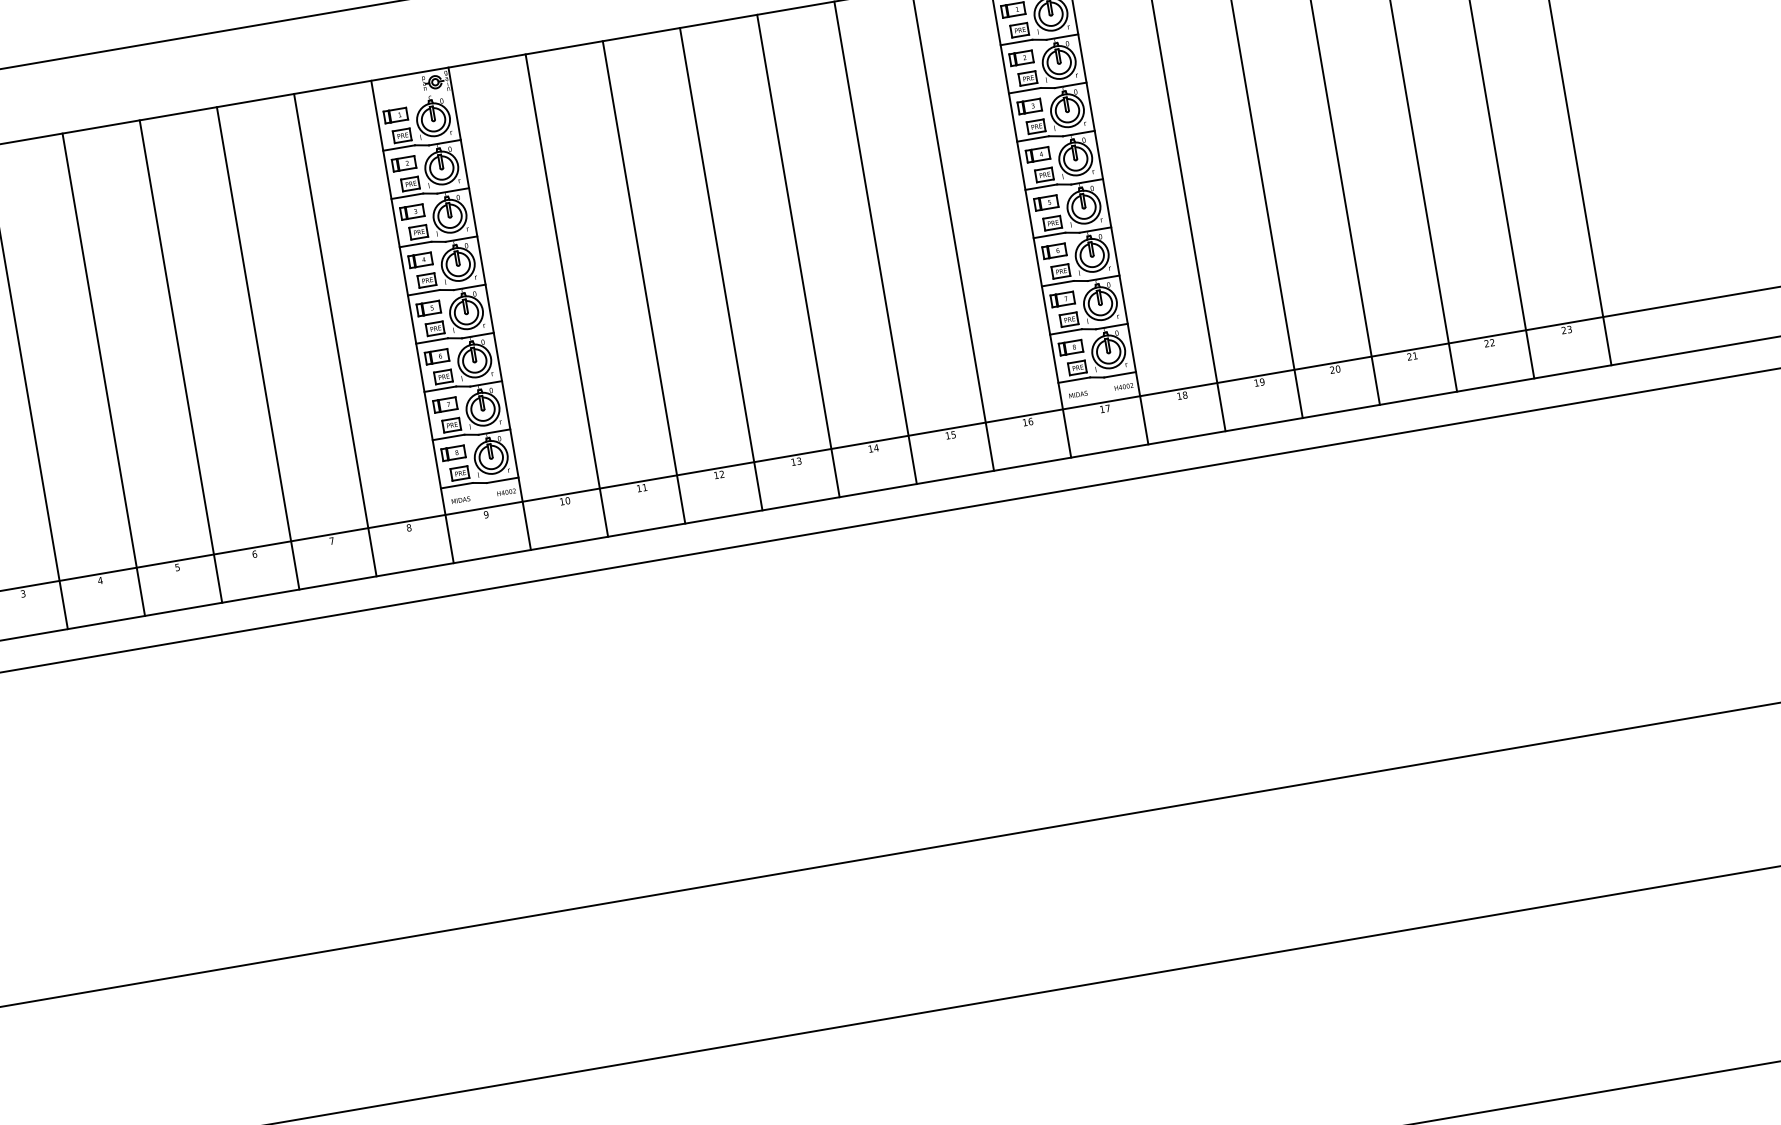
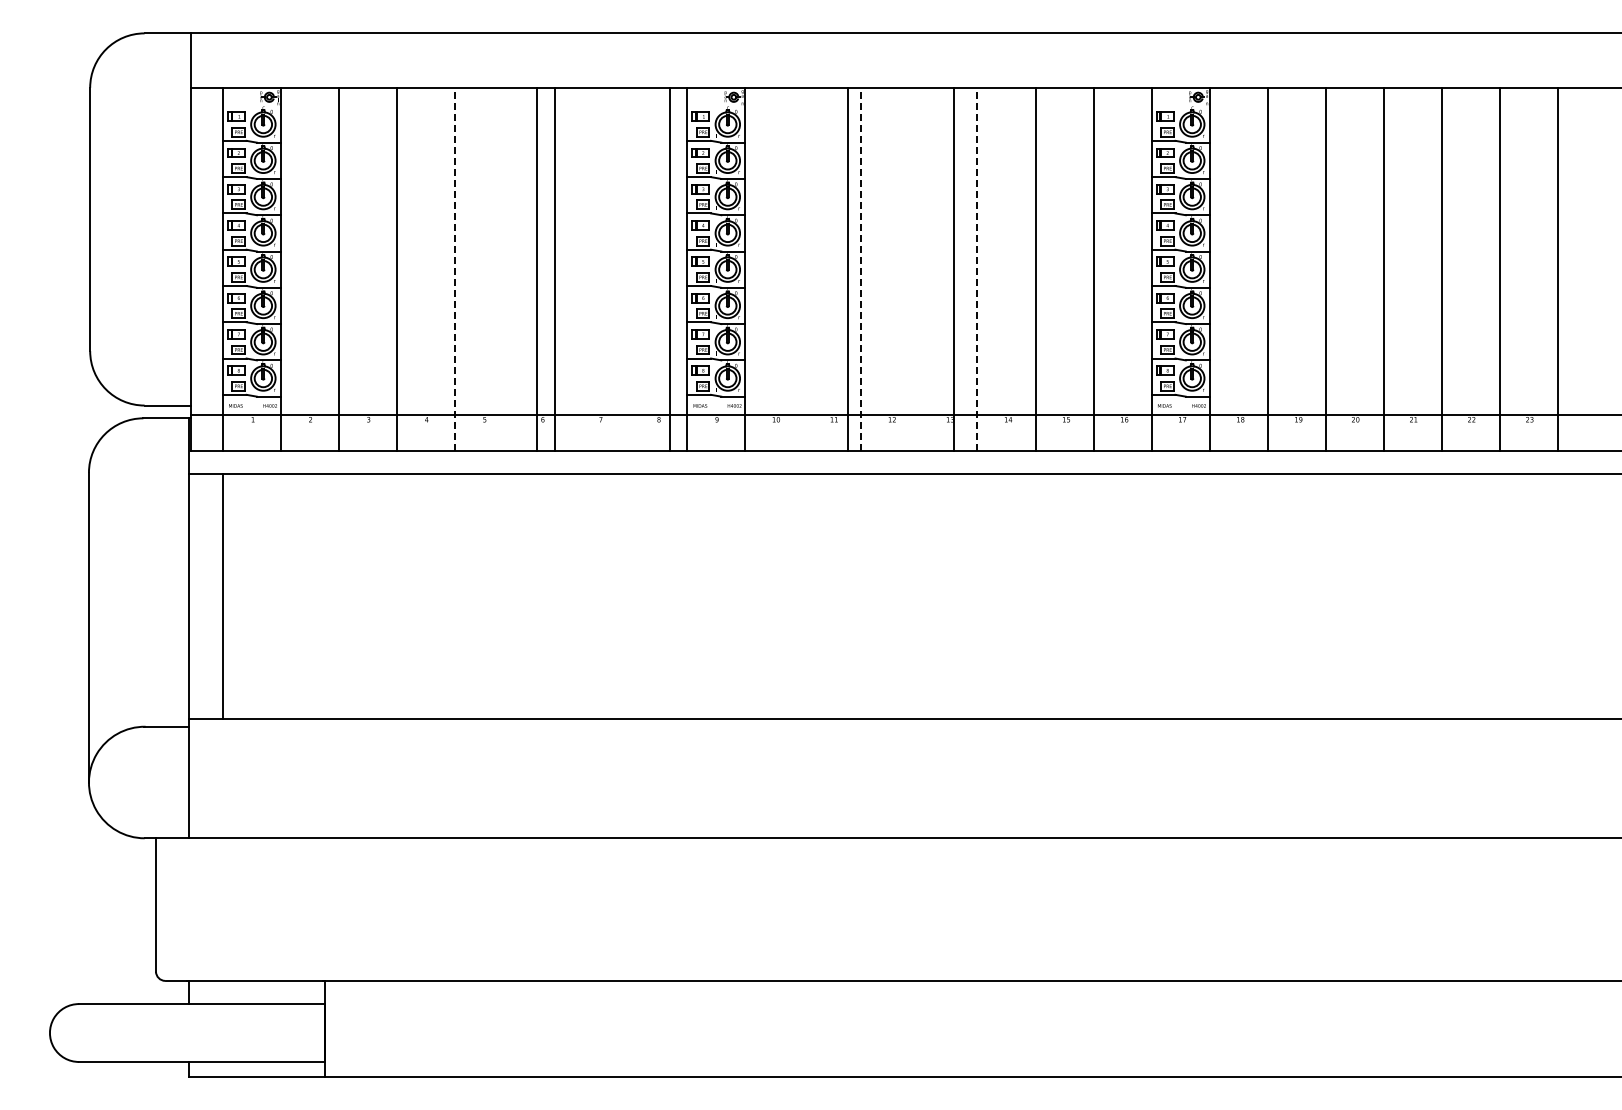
line: (798, 255) -> (977, 269), solid -> dashed
line: (721, 268) -> (954, 269), moved
line: (644, 282) -> (861, 269), solid -> dashed
line: (567, 295) -> (848, 269), moved
line: (335, 334) -> (670, 269), moved
line: (258, 348) -> (537, 269), moved
line: (181, 361) -> (555, 269), moved
line: (103, 374) -> (454, 269), solid -> dashed

